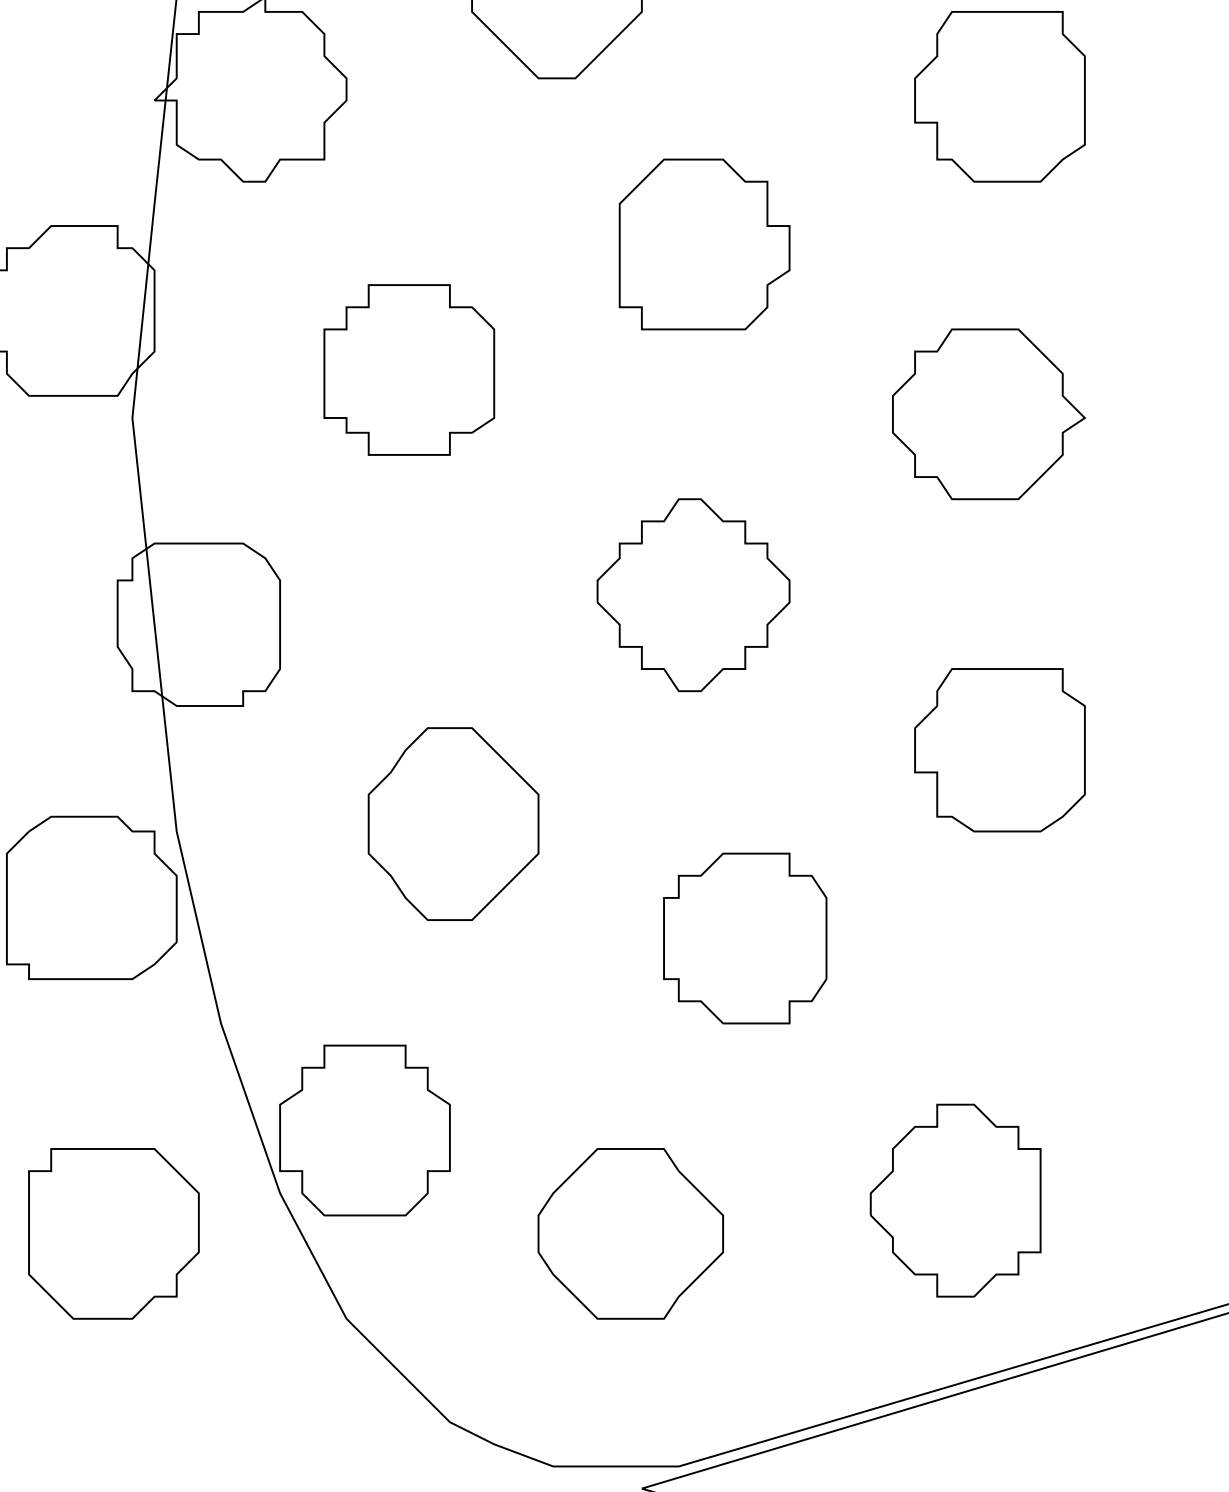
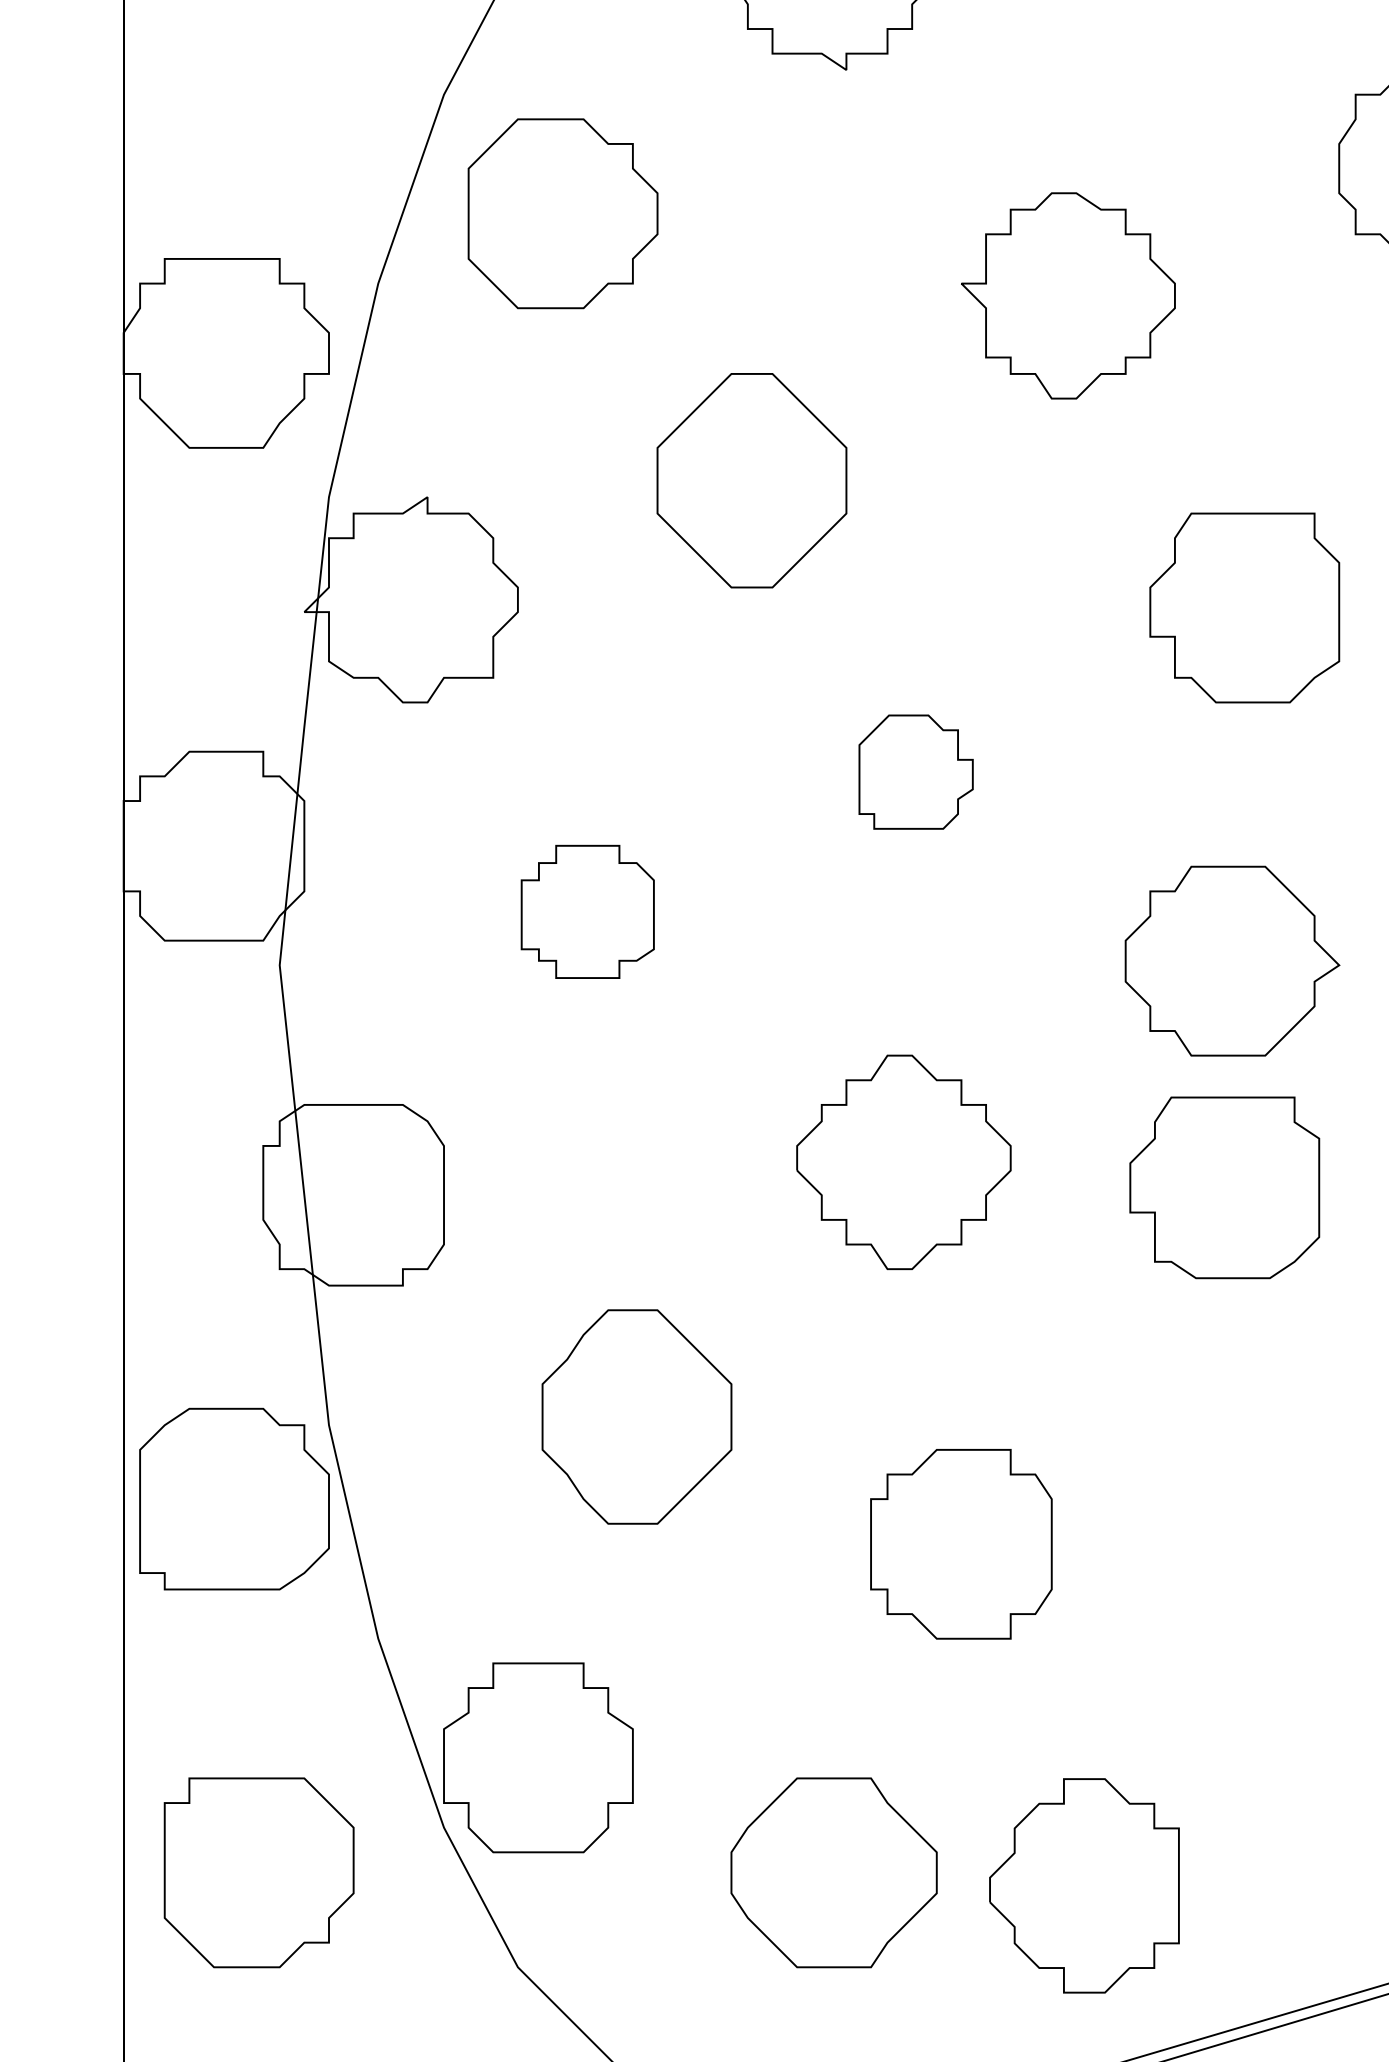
part: (703, 243) -> (915, 771), size x0.6
part: (409, 369) -> (587, 911), size x0.7
part: (999, 749) -> (1224, 1187), moved
part: (955, 1200) -> (1084, 1885), moved

